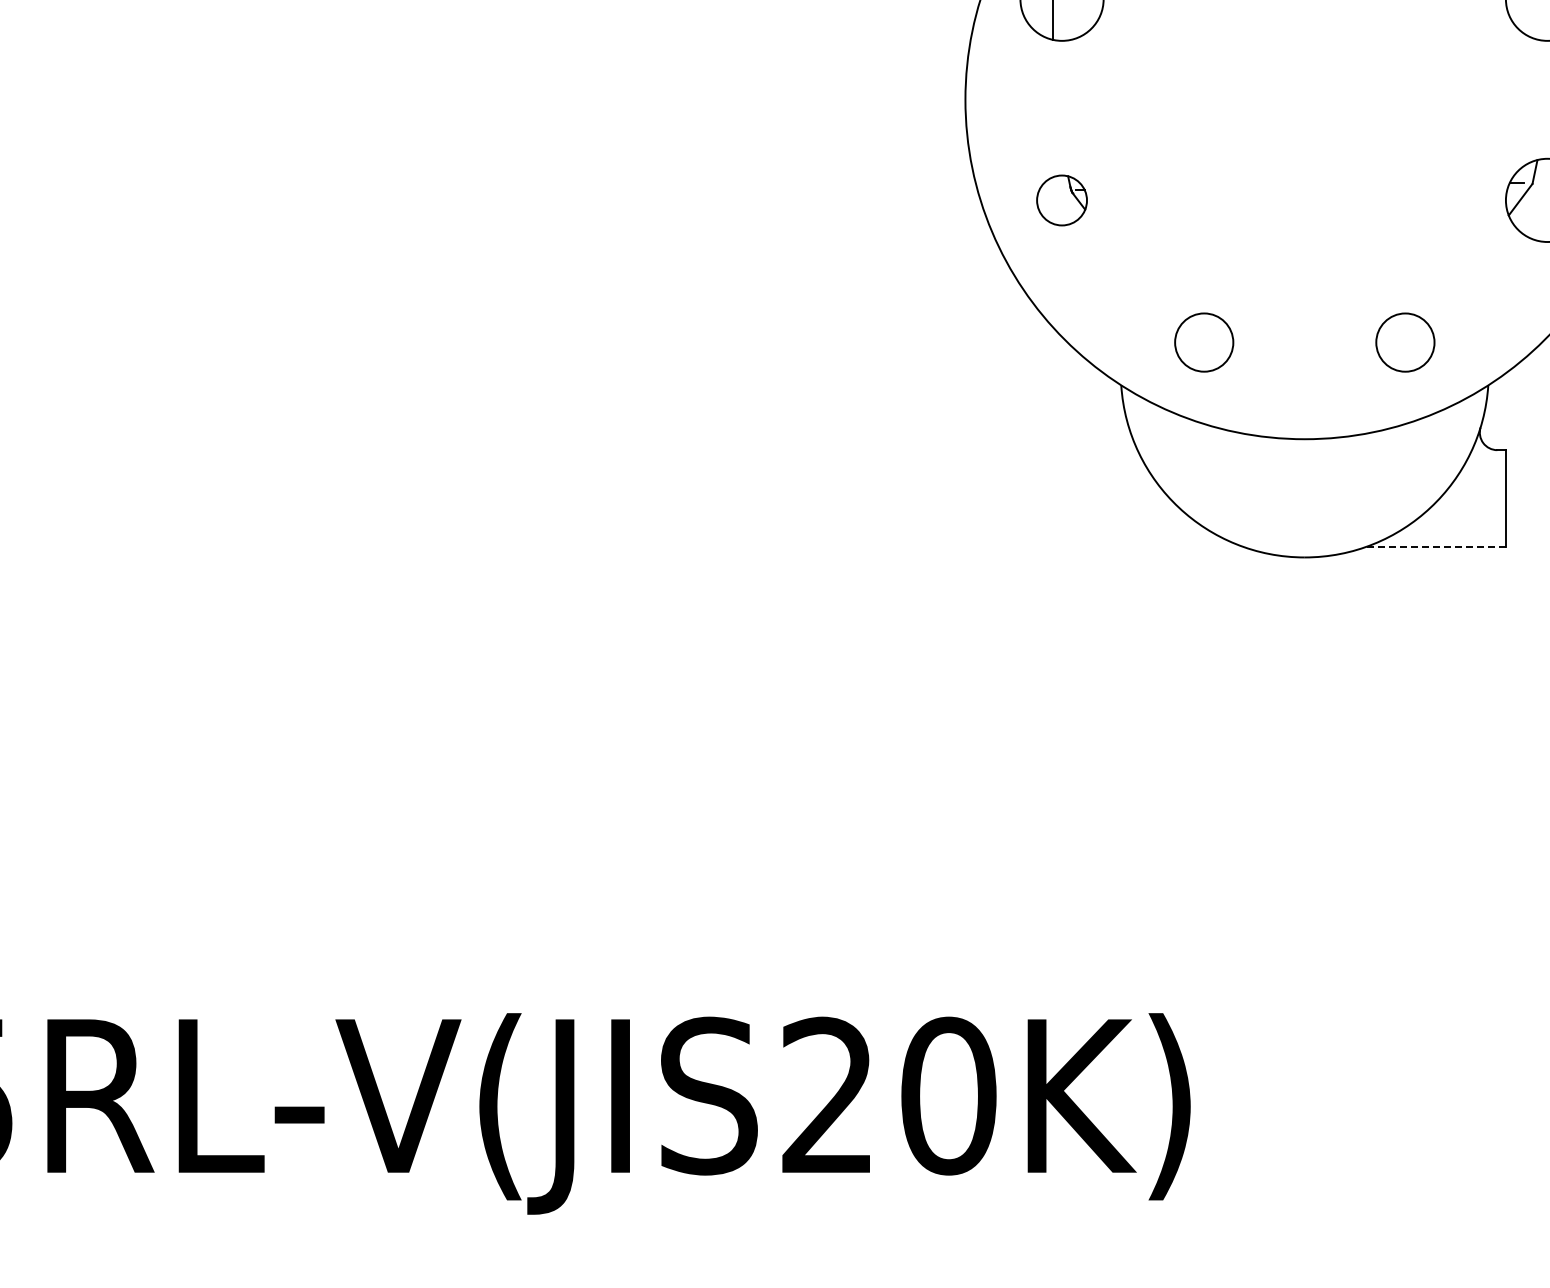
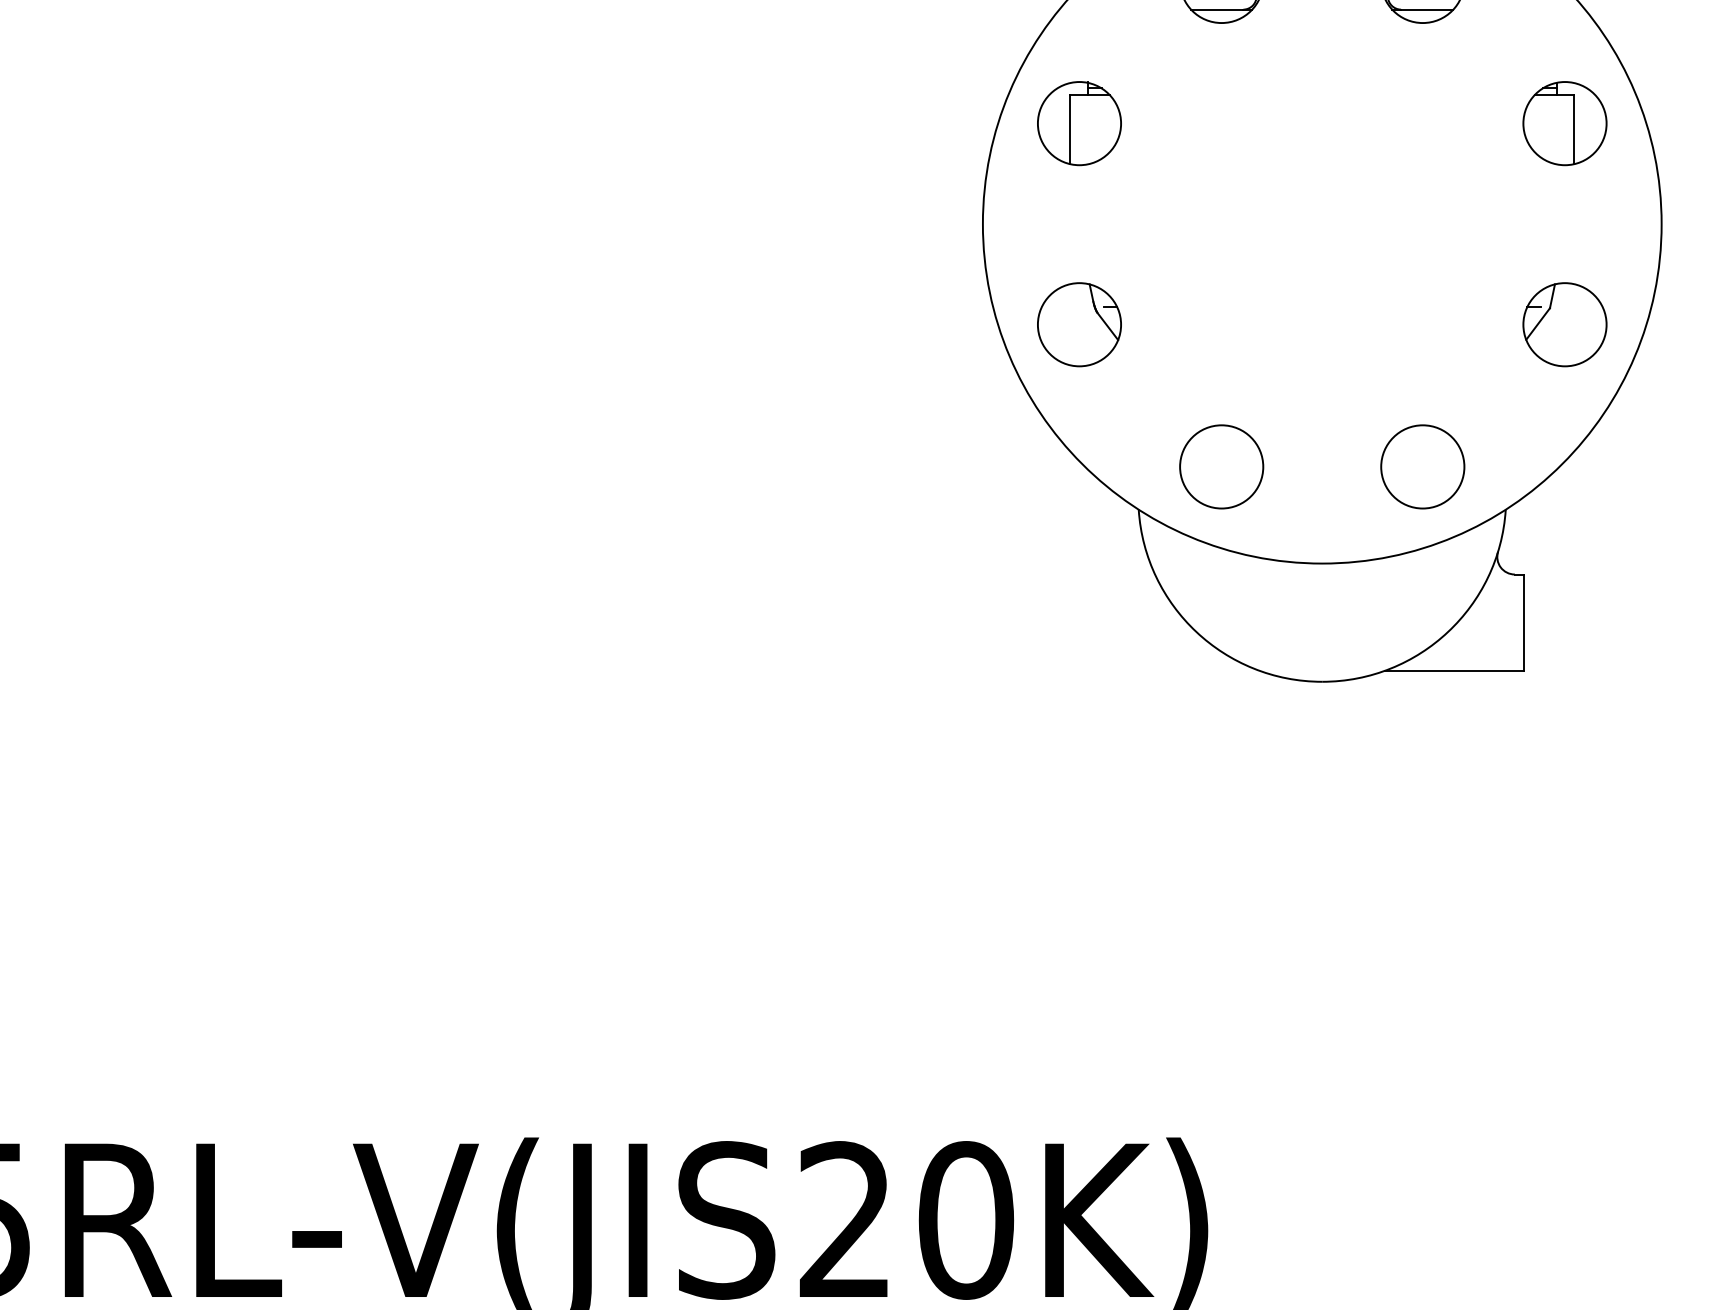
part: (1062, 200) -> (1079, 324), size x1.67
circle: (1204, 342) -> (1221, 466), size x1.43
circle: (1405, 342) -> (1422, 466), size x1.43
line: (1436, 546) -> (1453, 670), dashed -> solid

